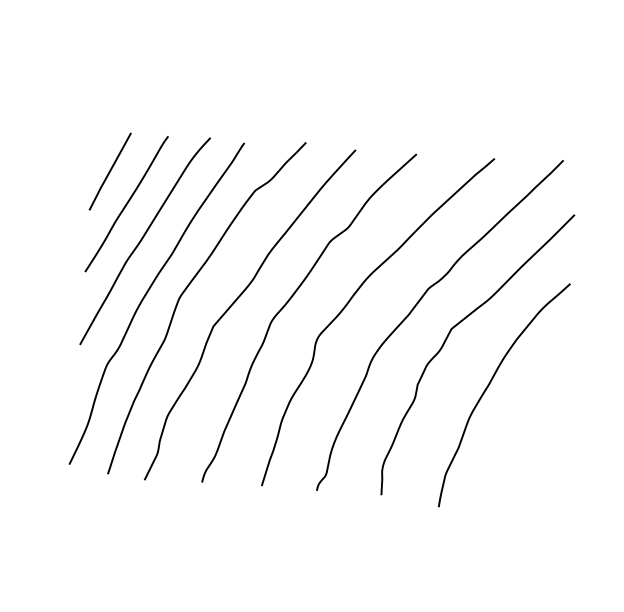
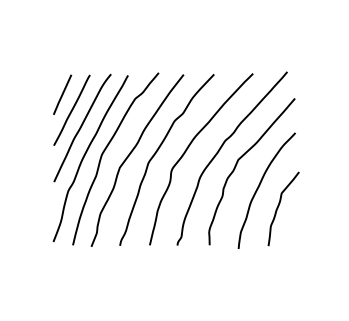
curve: (527, 428) -> (279, 206), added

